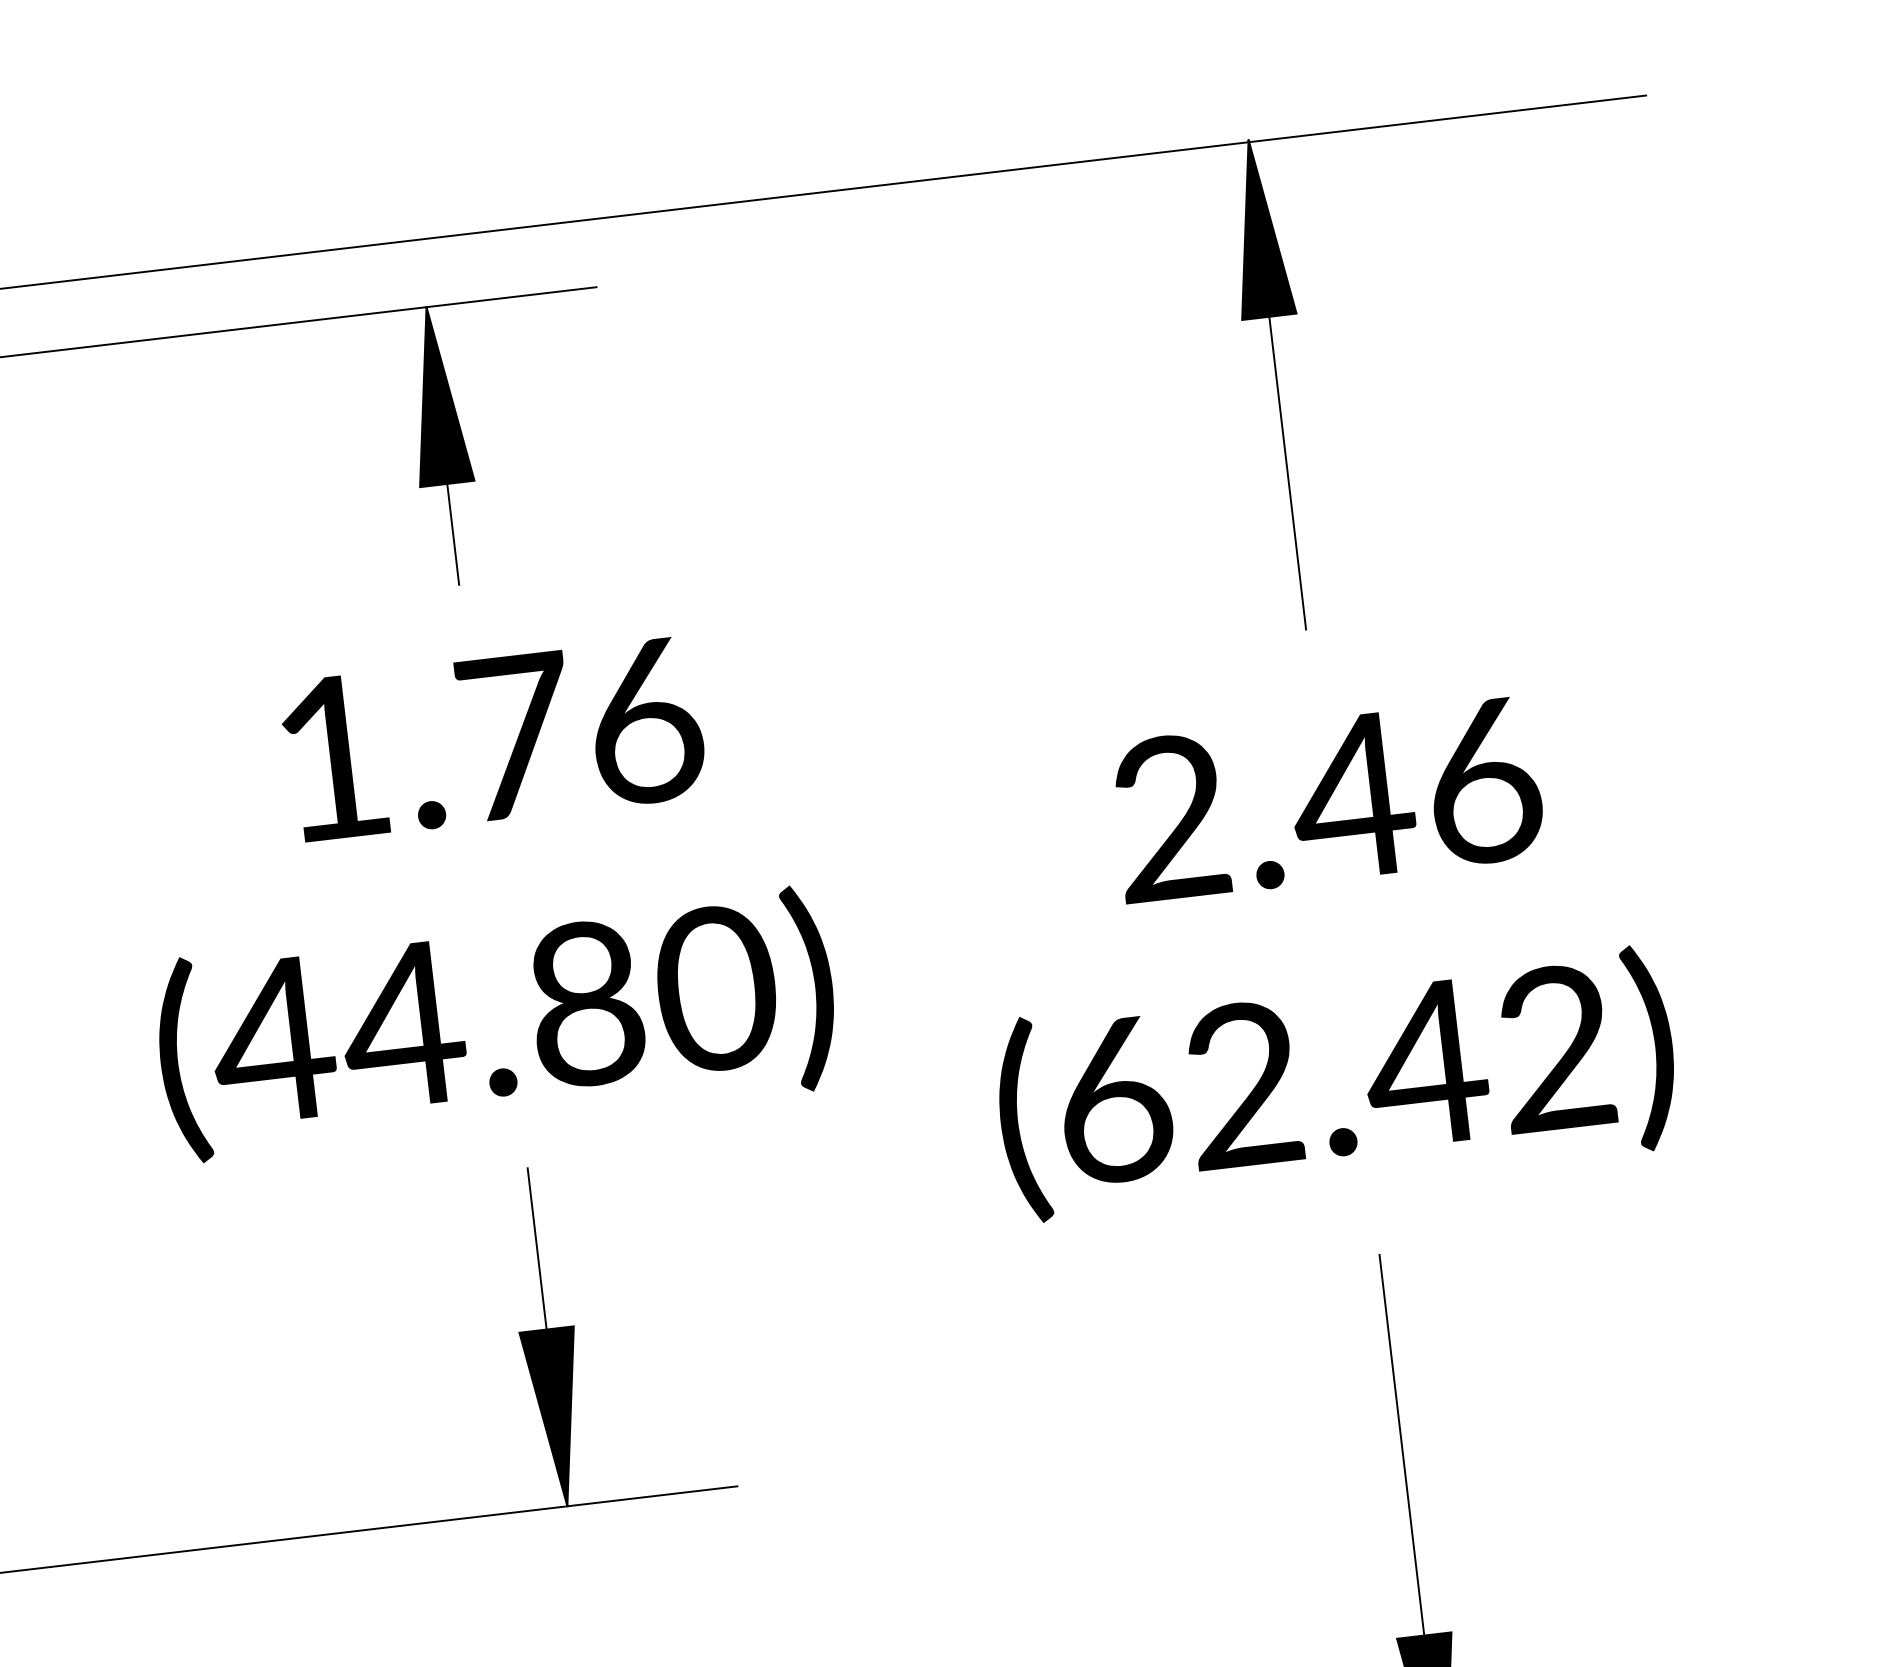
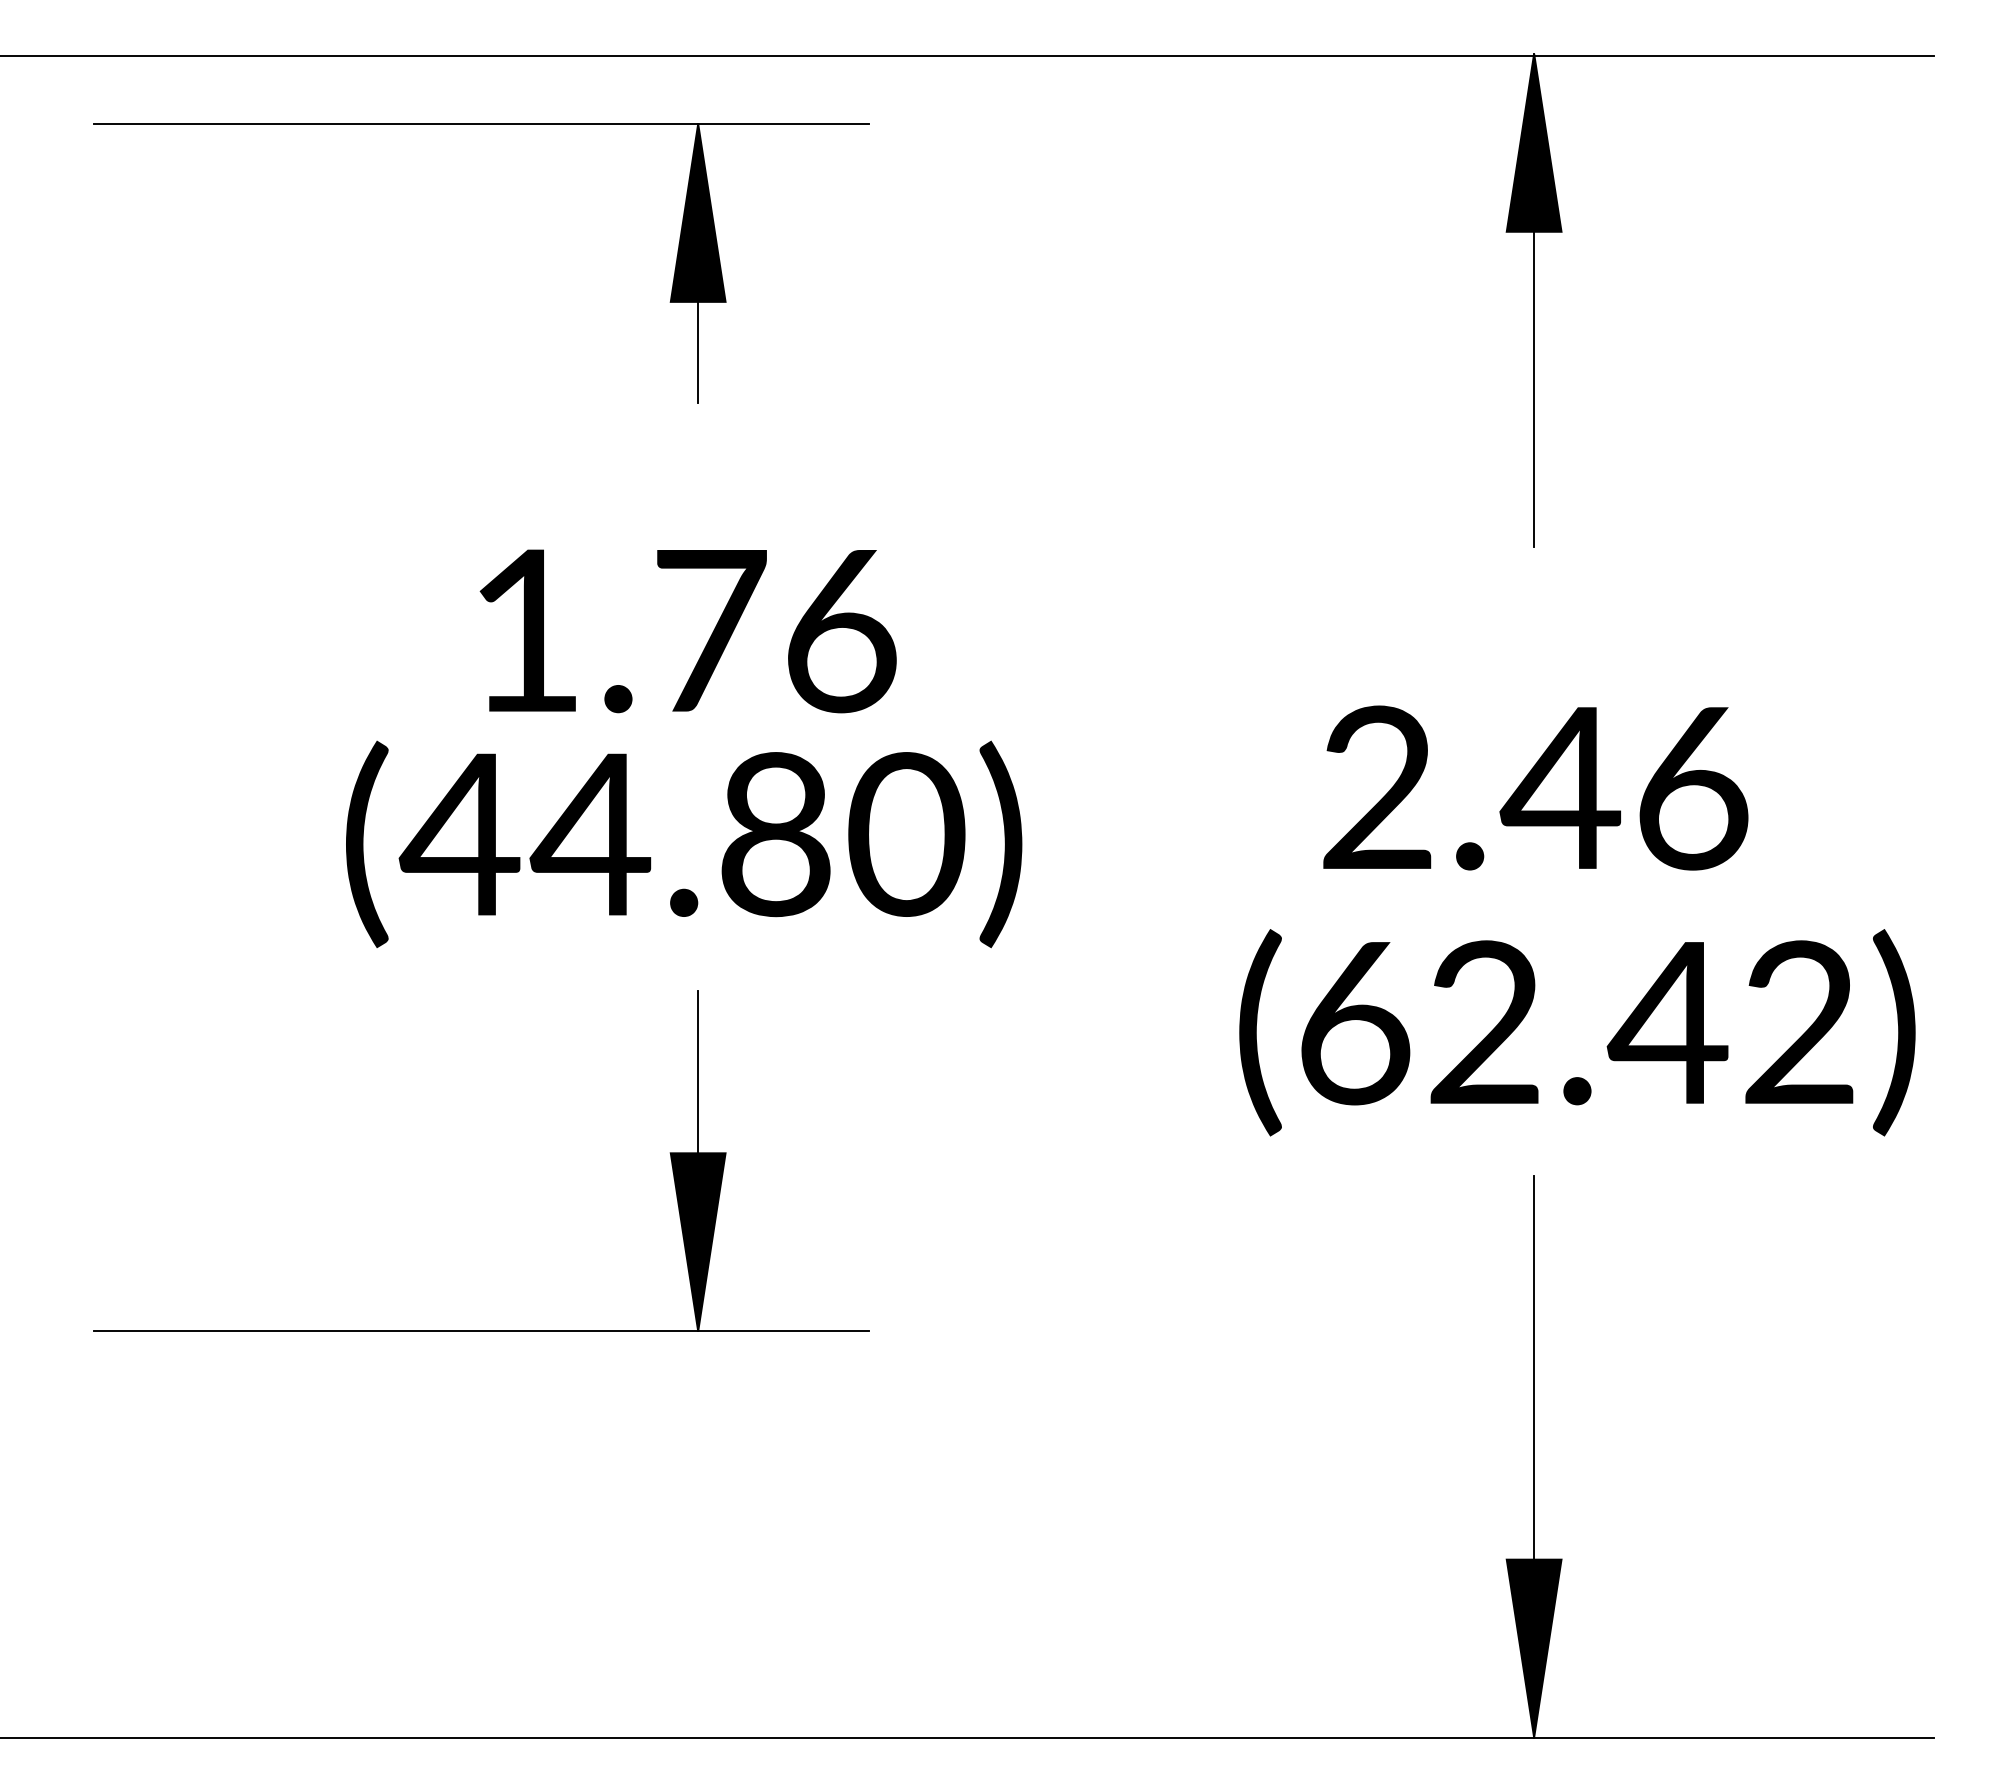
text: (492, 739) -> (687, 631), moved
text: (1327, 799) -> (1535, 787), moved
text: (1336, 1083) -> (1577, 1032), moved

